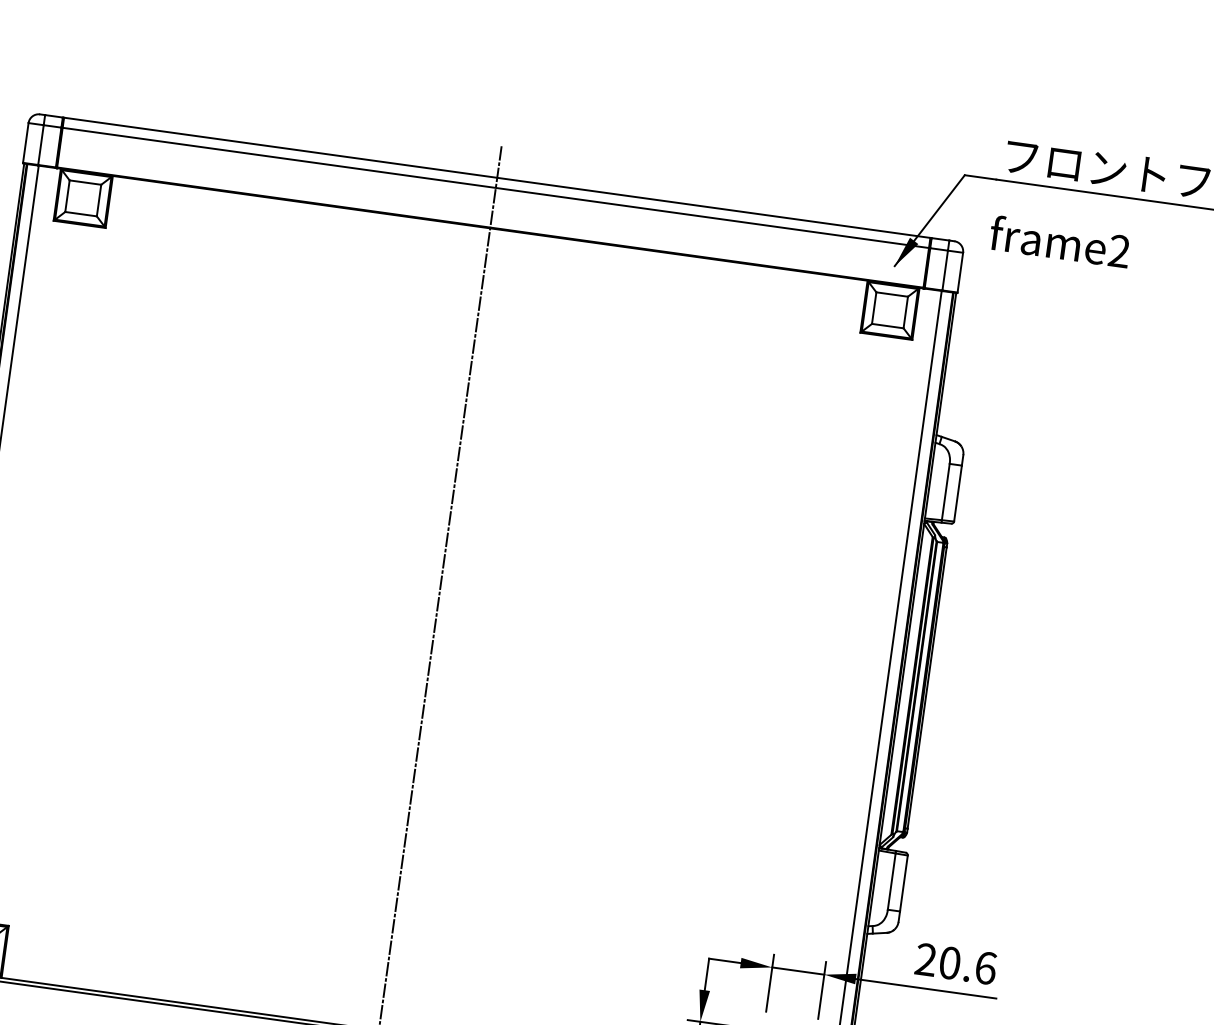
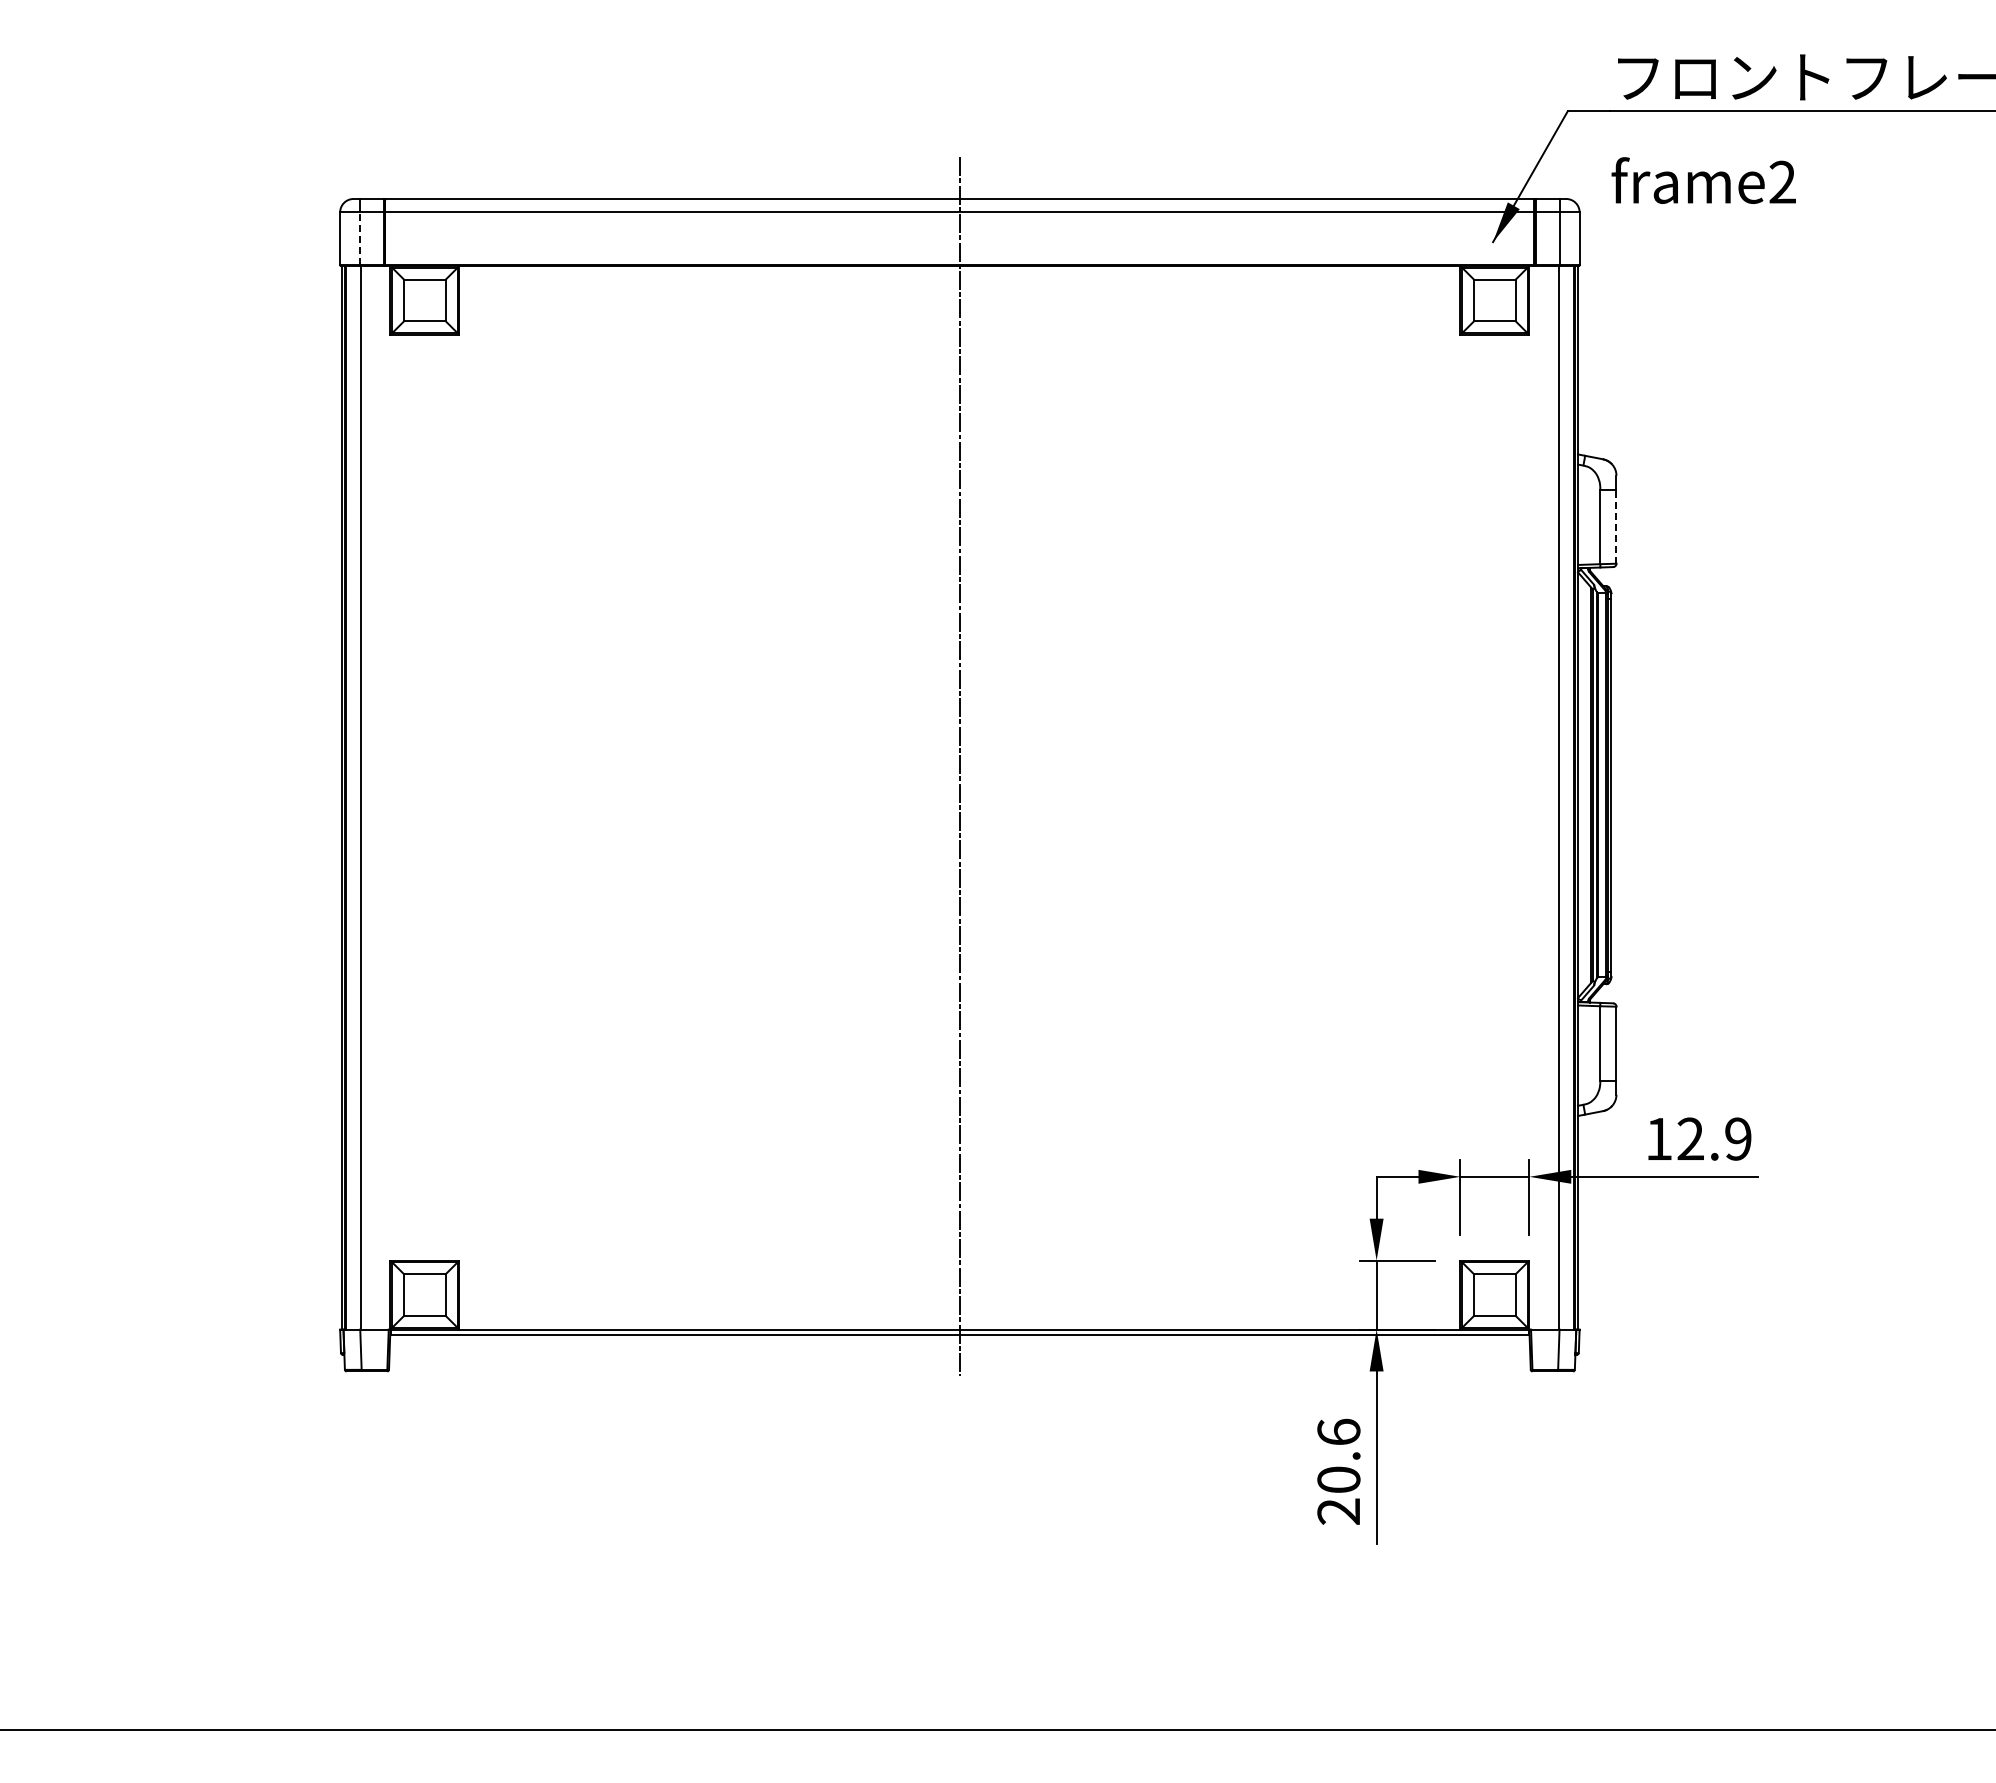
line: (41, 144) -> (360, 238), solid -> dashed
line: (958, 493) -> (1616, 526), solid -> dashed
text: (955, 963) -> (1698, 1138), 20.6 -> 12.9

